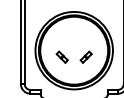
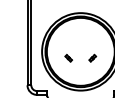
part: (61, 56) -> (68, 57), size x0.6
part: (85, 56) -> (92, 57), size x0.6

